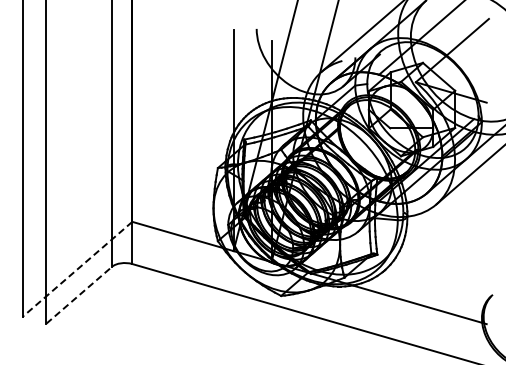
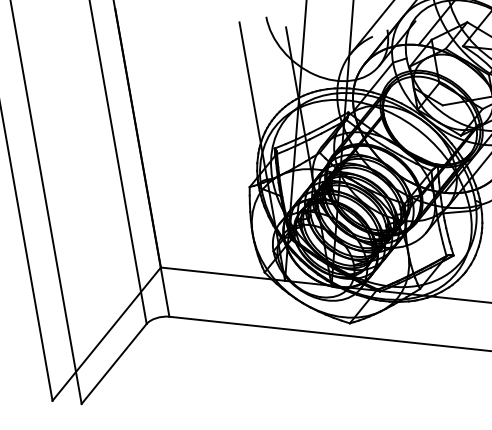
line: (77, 269) -> (106, 334), dashed -> solid
line: (79, 294) -> (114, 363), dashed -> solid

